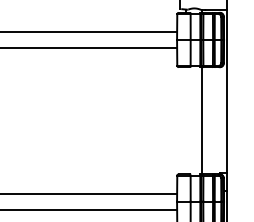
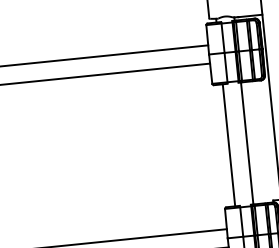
line: (186, 120) -> (229, 144), added

